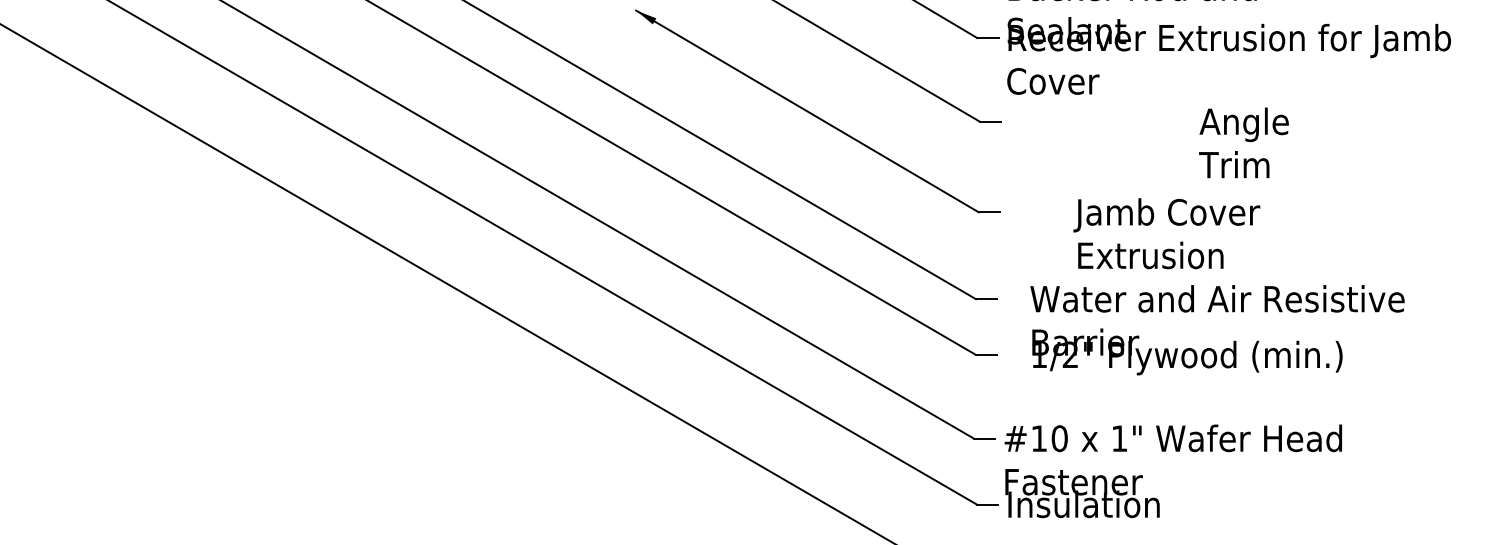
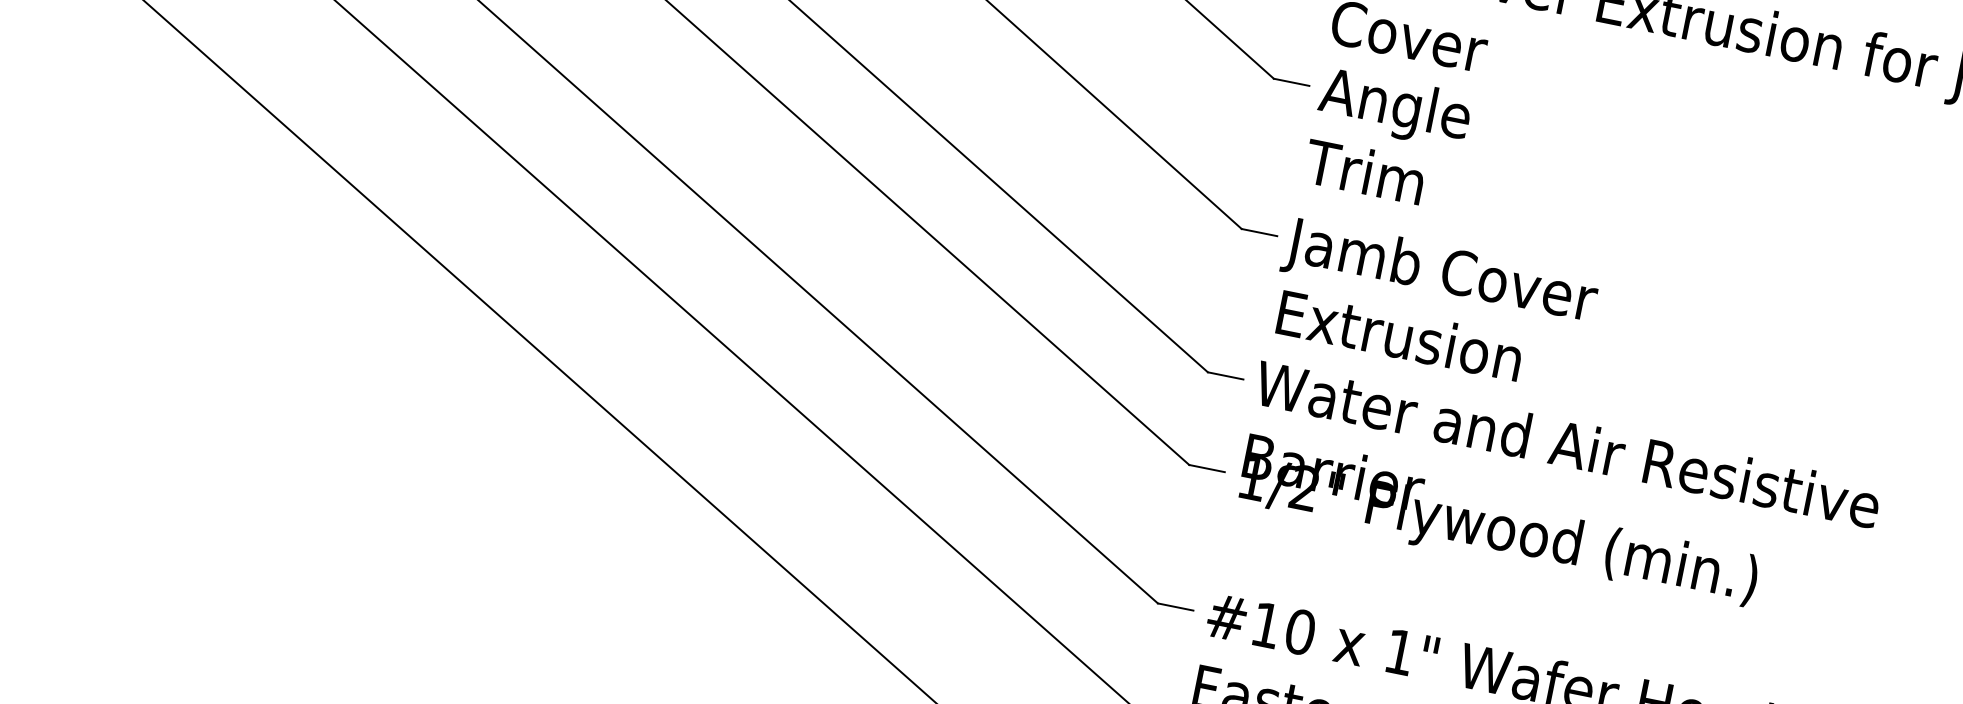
text: (1243, 142) -> (1387, 137), moved
text: (1166, 233) -> (1433, 304), moved
text: (1217, 330) -> (1557, 496), moved

